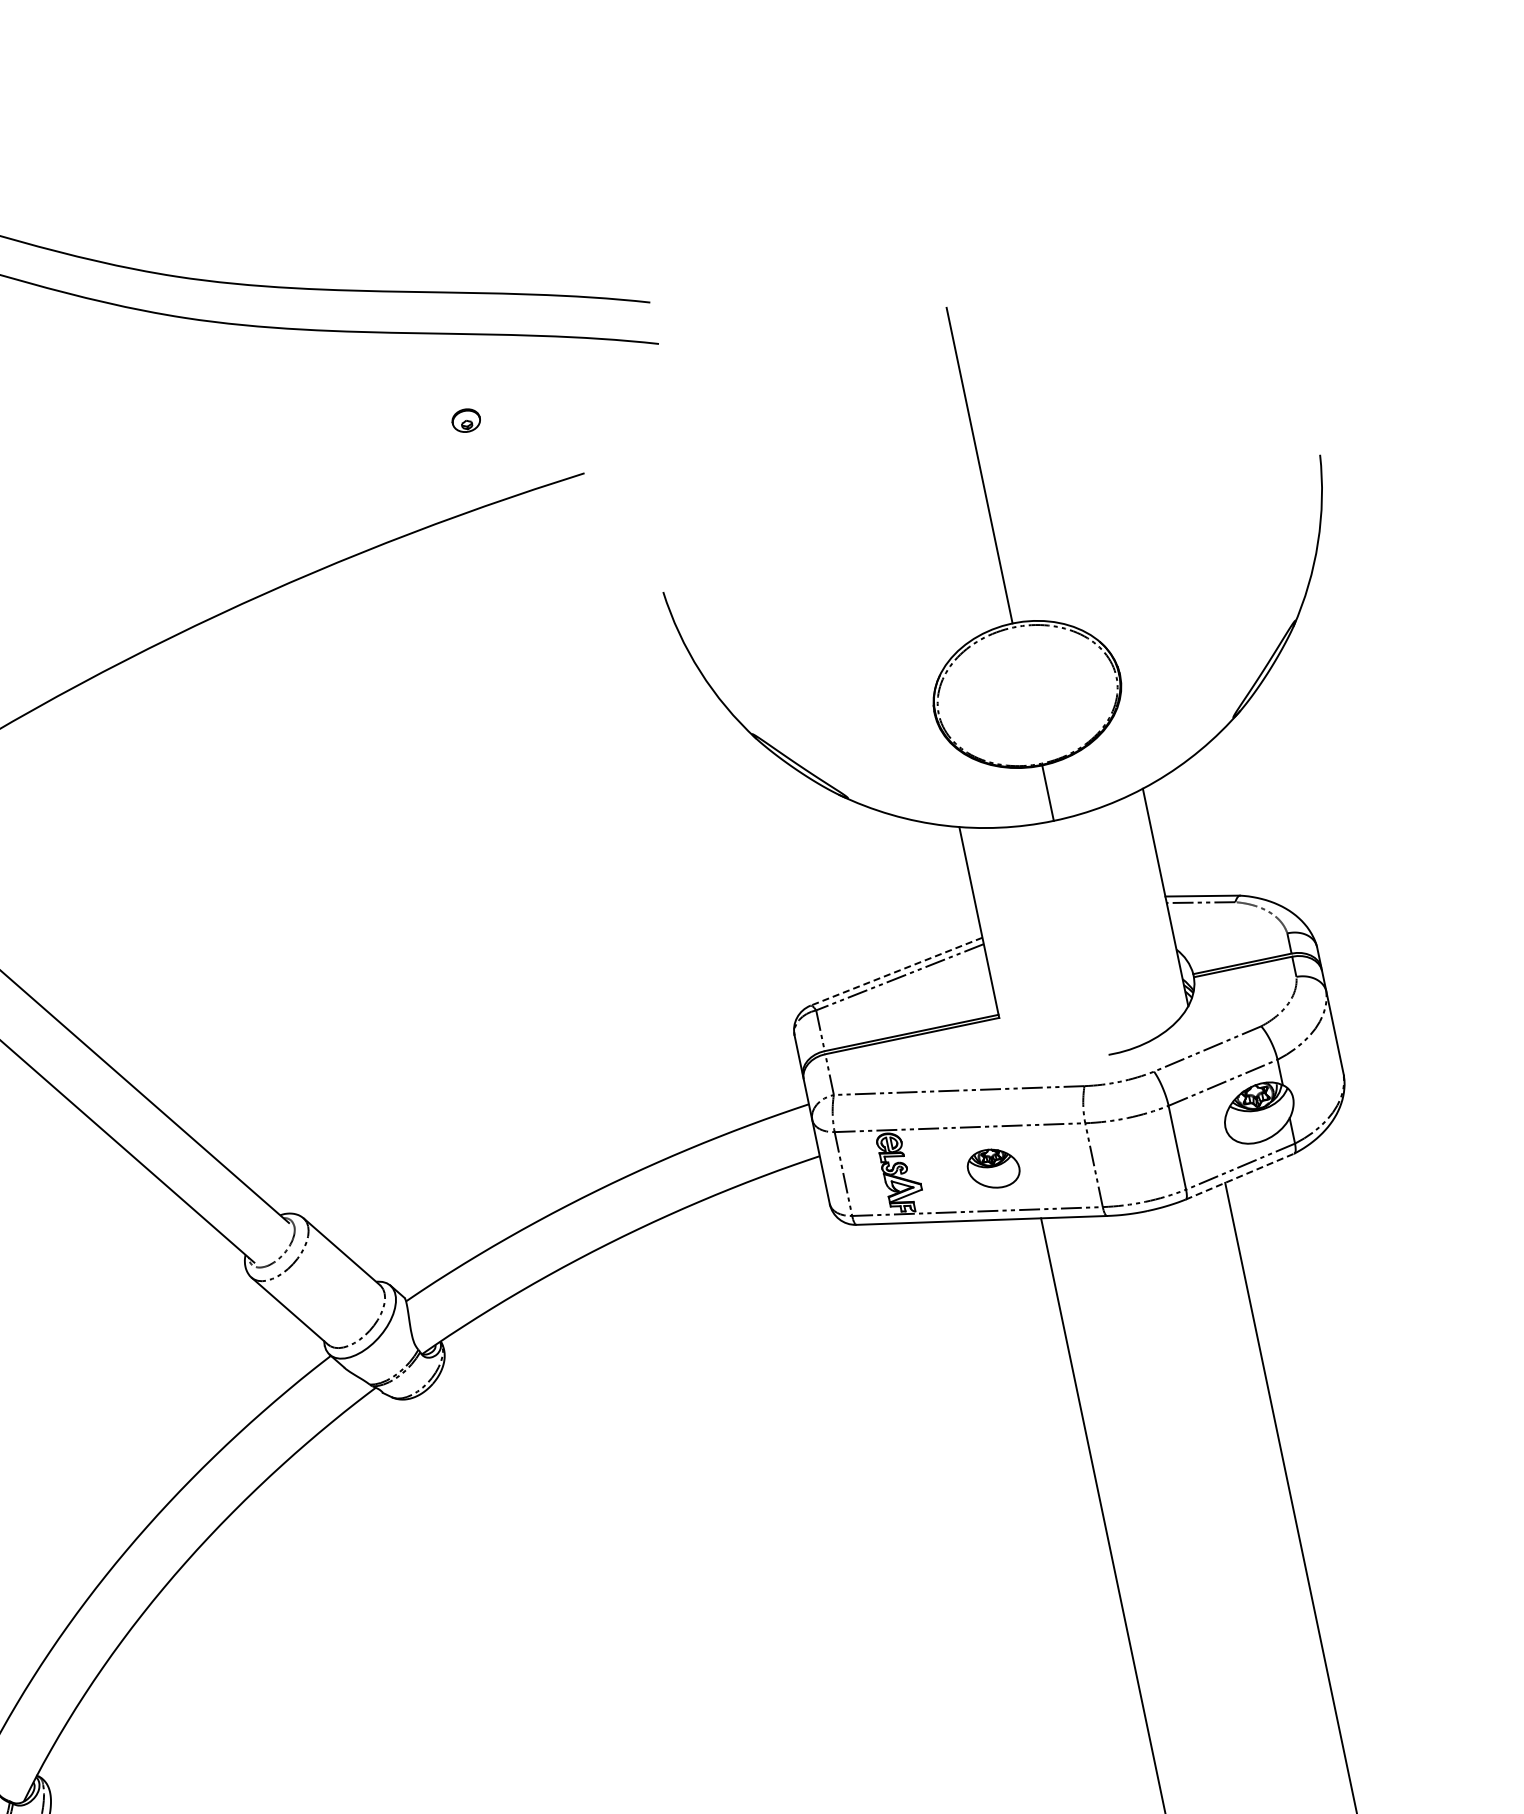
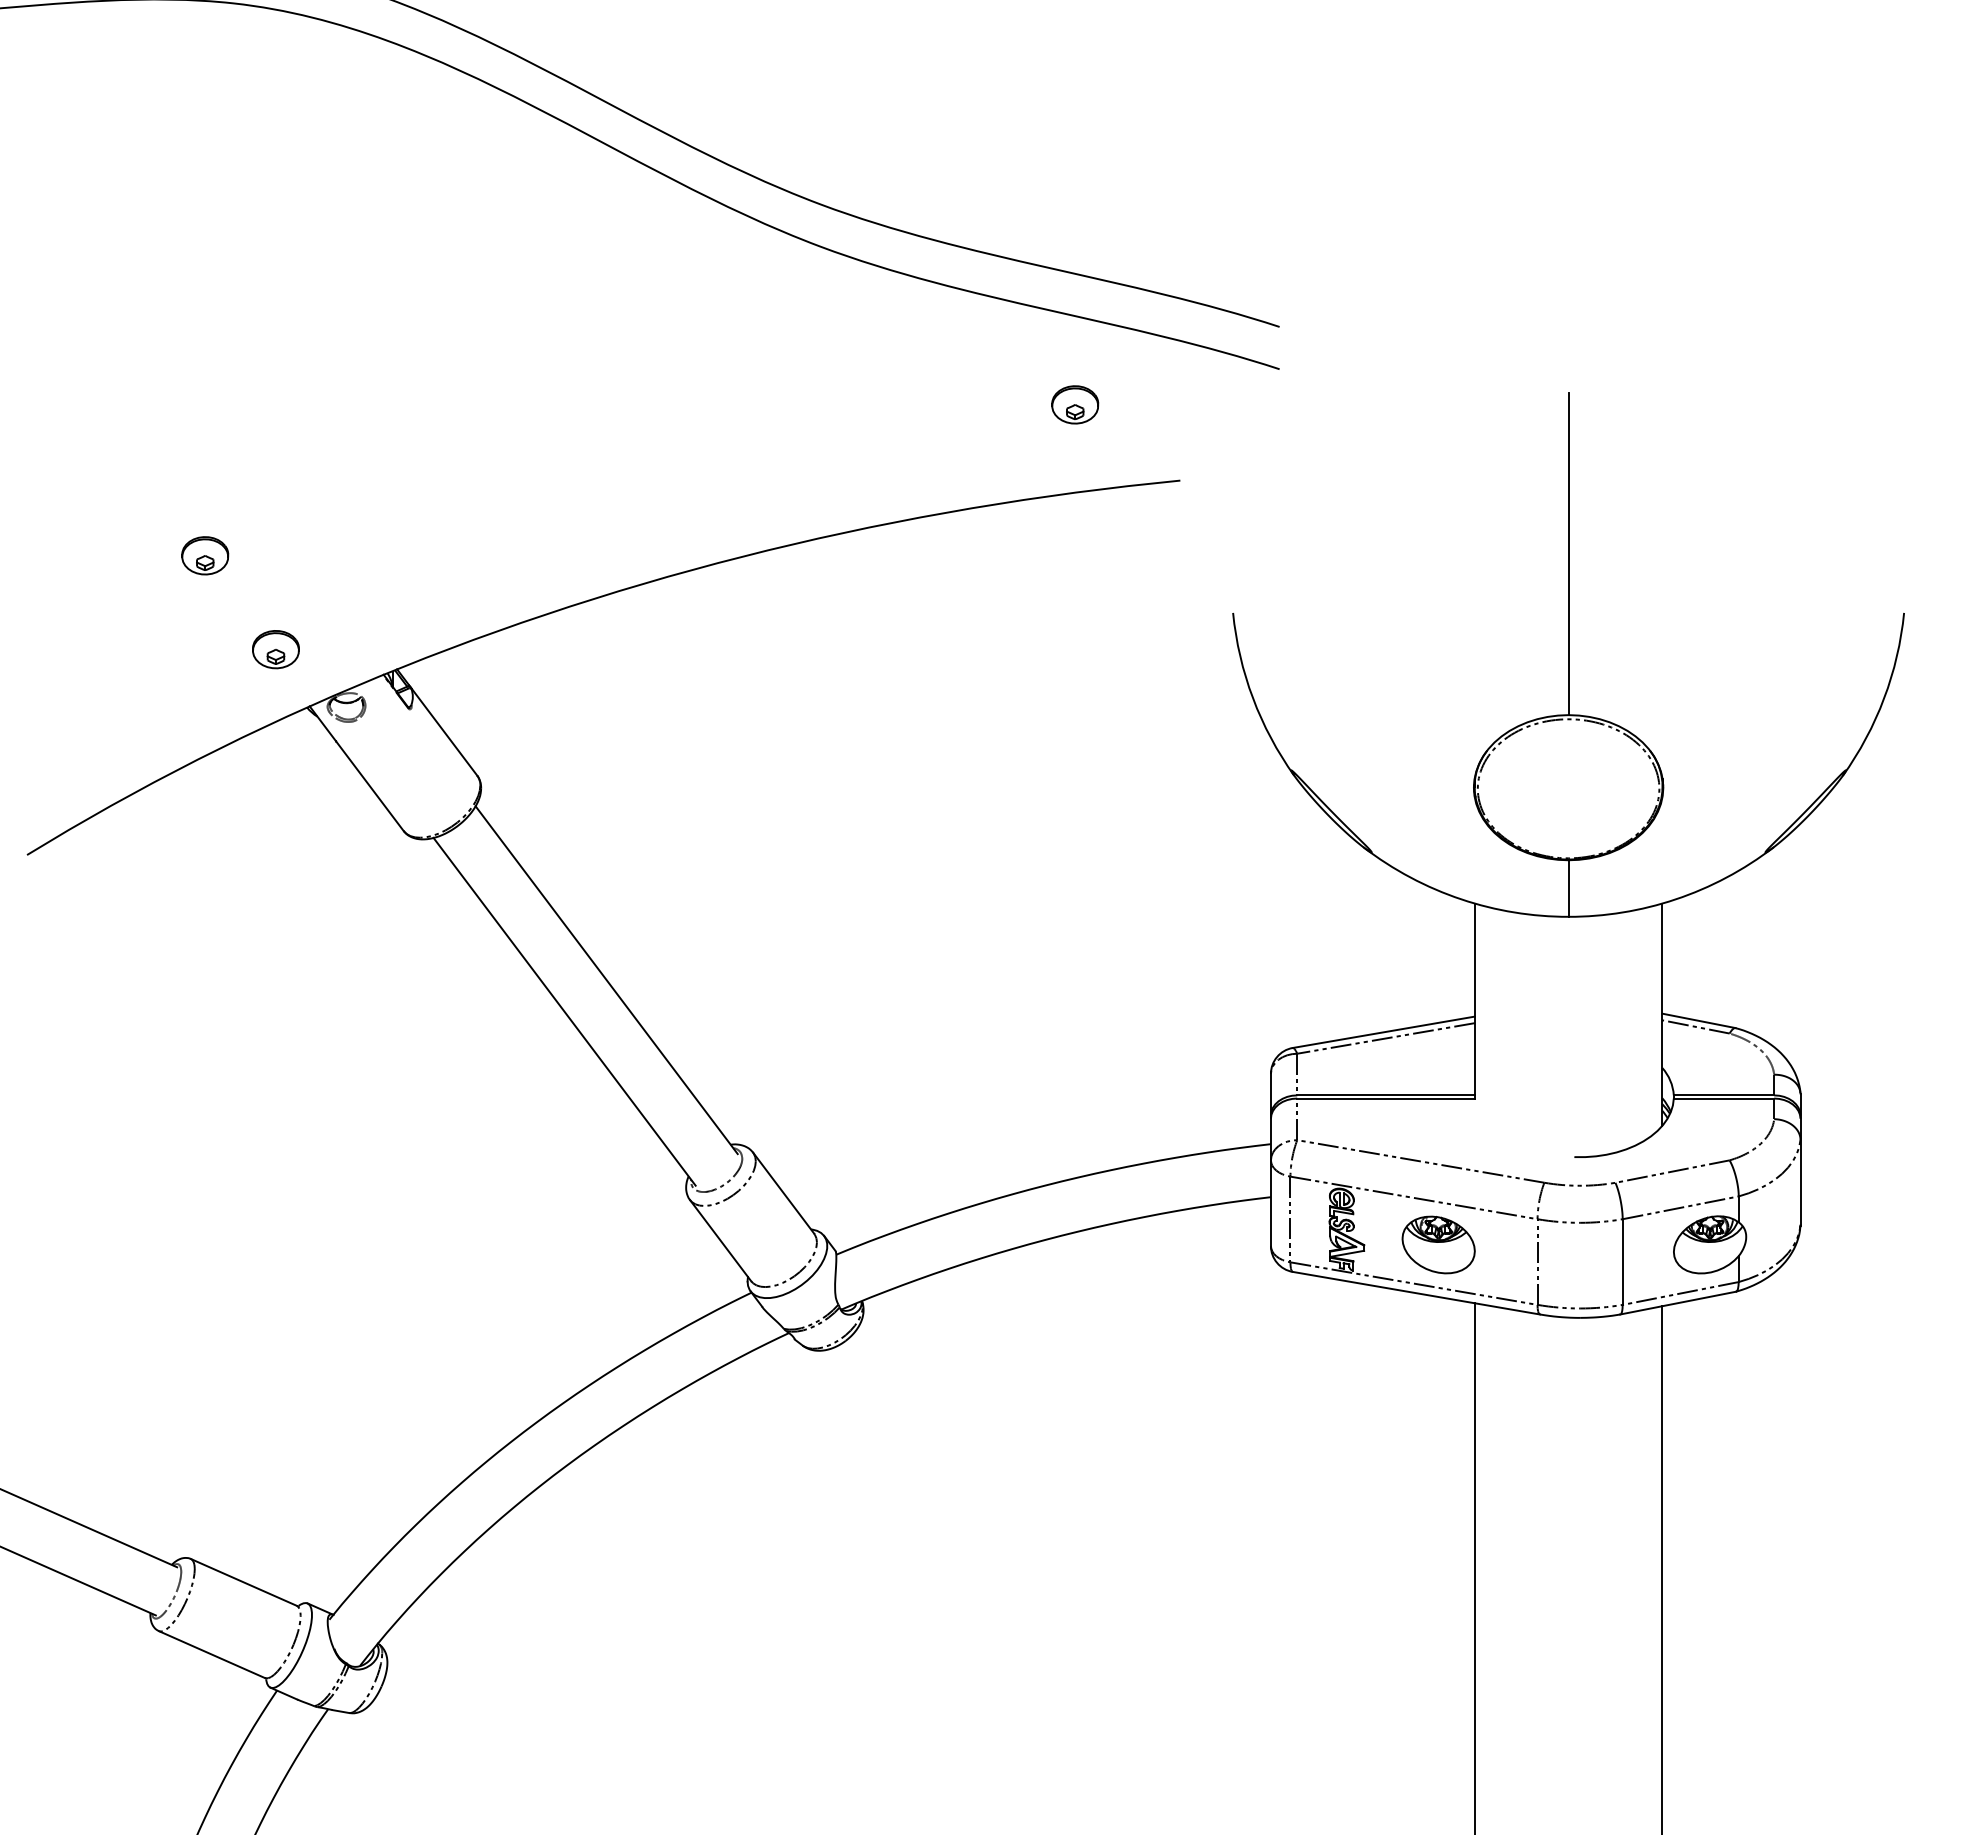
part: (466, 420) -> (1075, 404), size x1.67
line: (896, 971) -> (1383, 1032), dashed -> solid
part: (993, 1168) -> (1438, 1244), size x1.43
line: (1239, 1177) -> (1677, 1303), dashed -> solid

